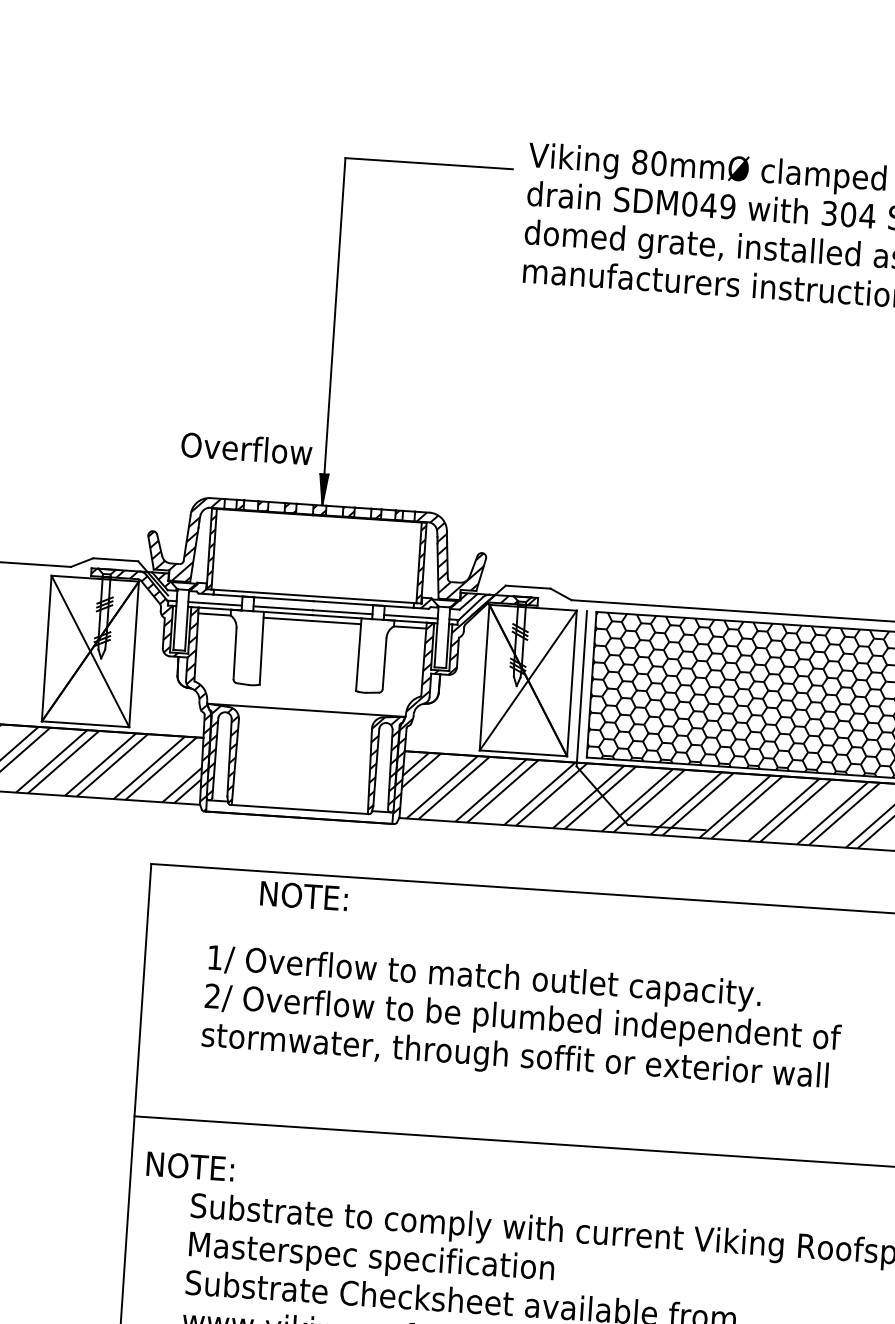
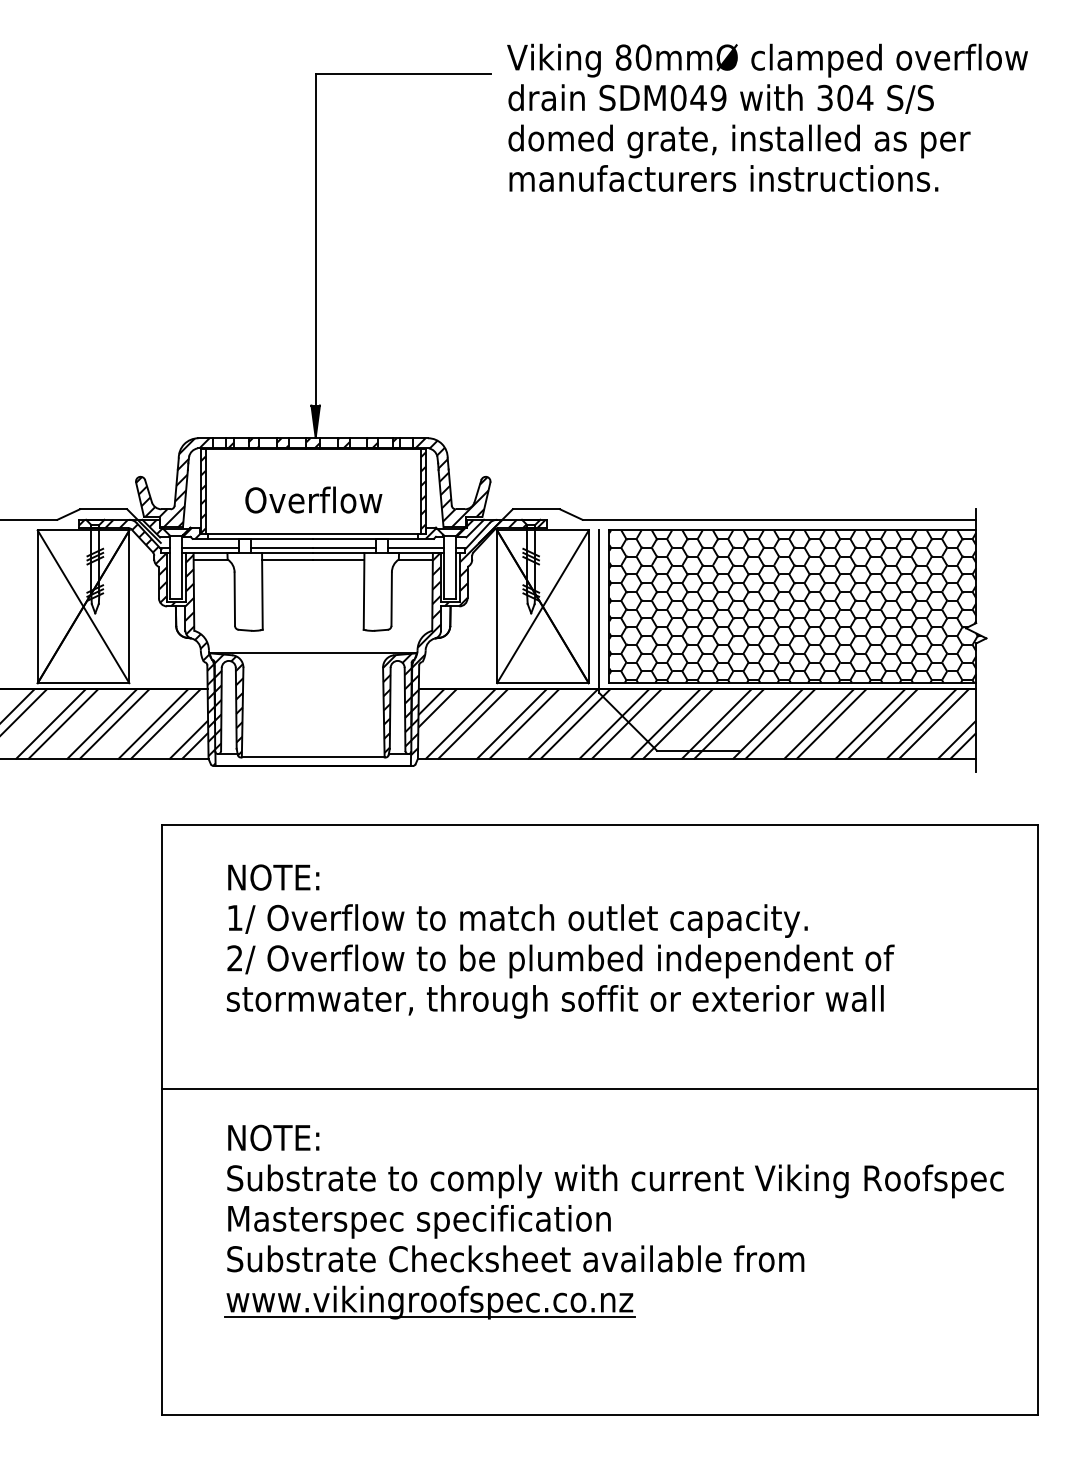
text: (246, 448) -> (313, 499), moved
text: (303, 896) -> (273, 877), moved
text: (190, 1166) -> (273, 1137), moved

